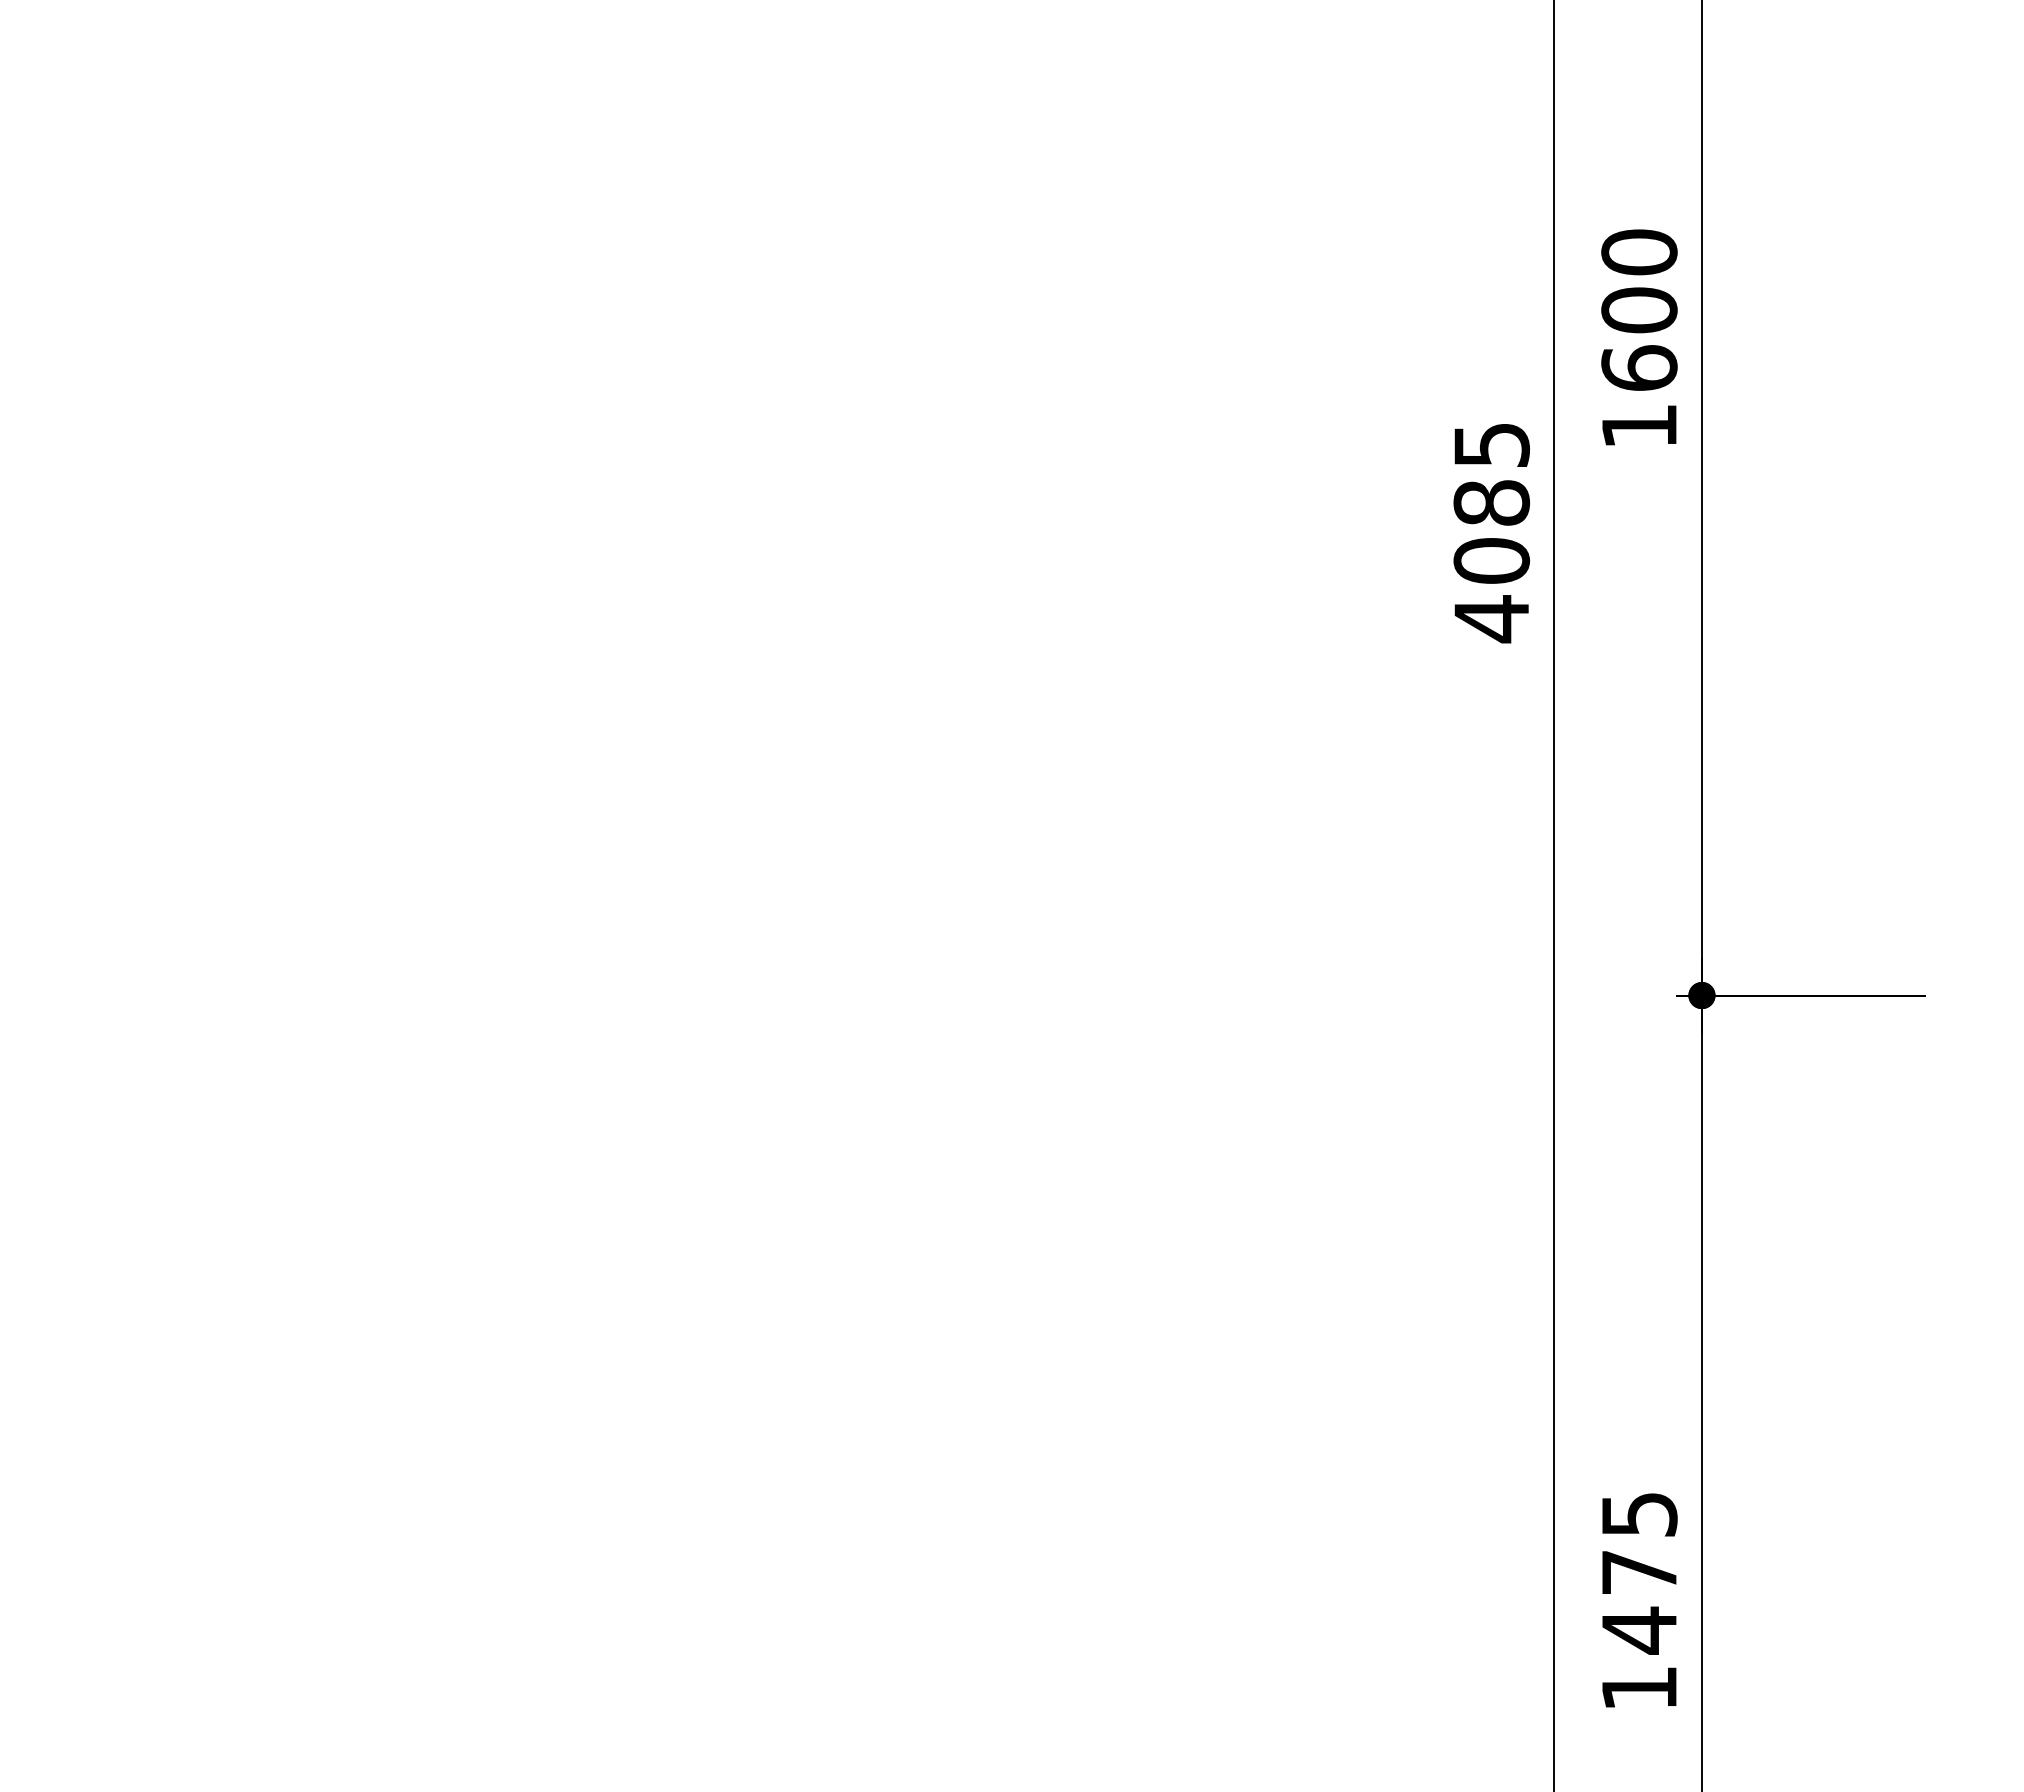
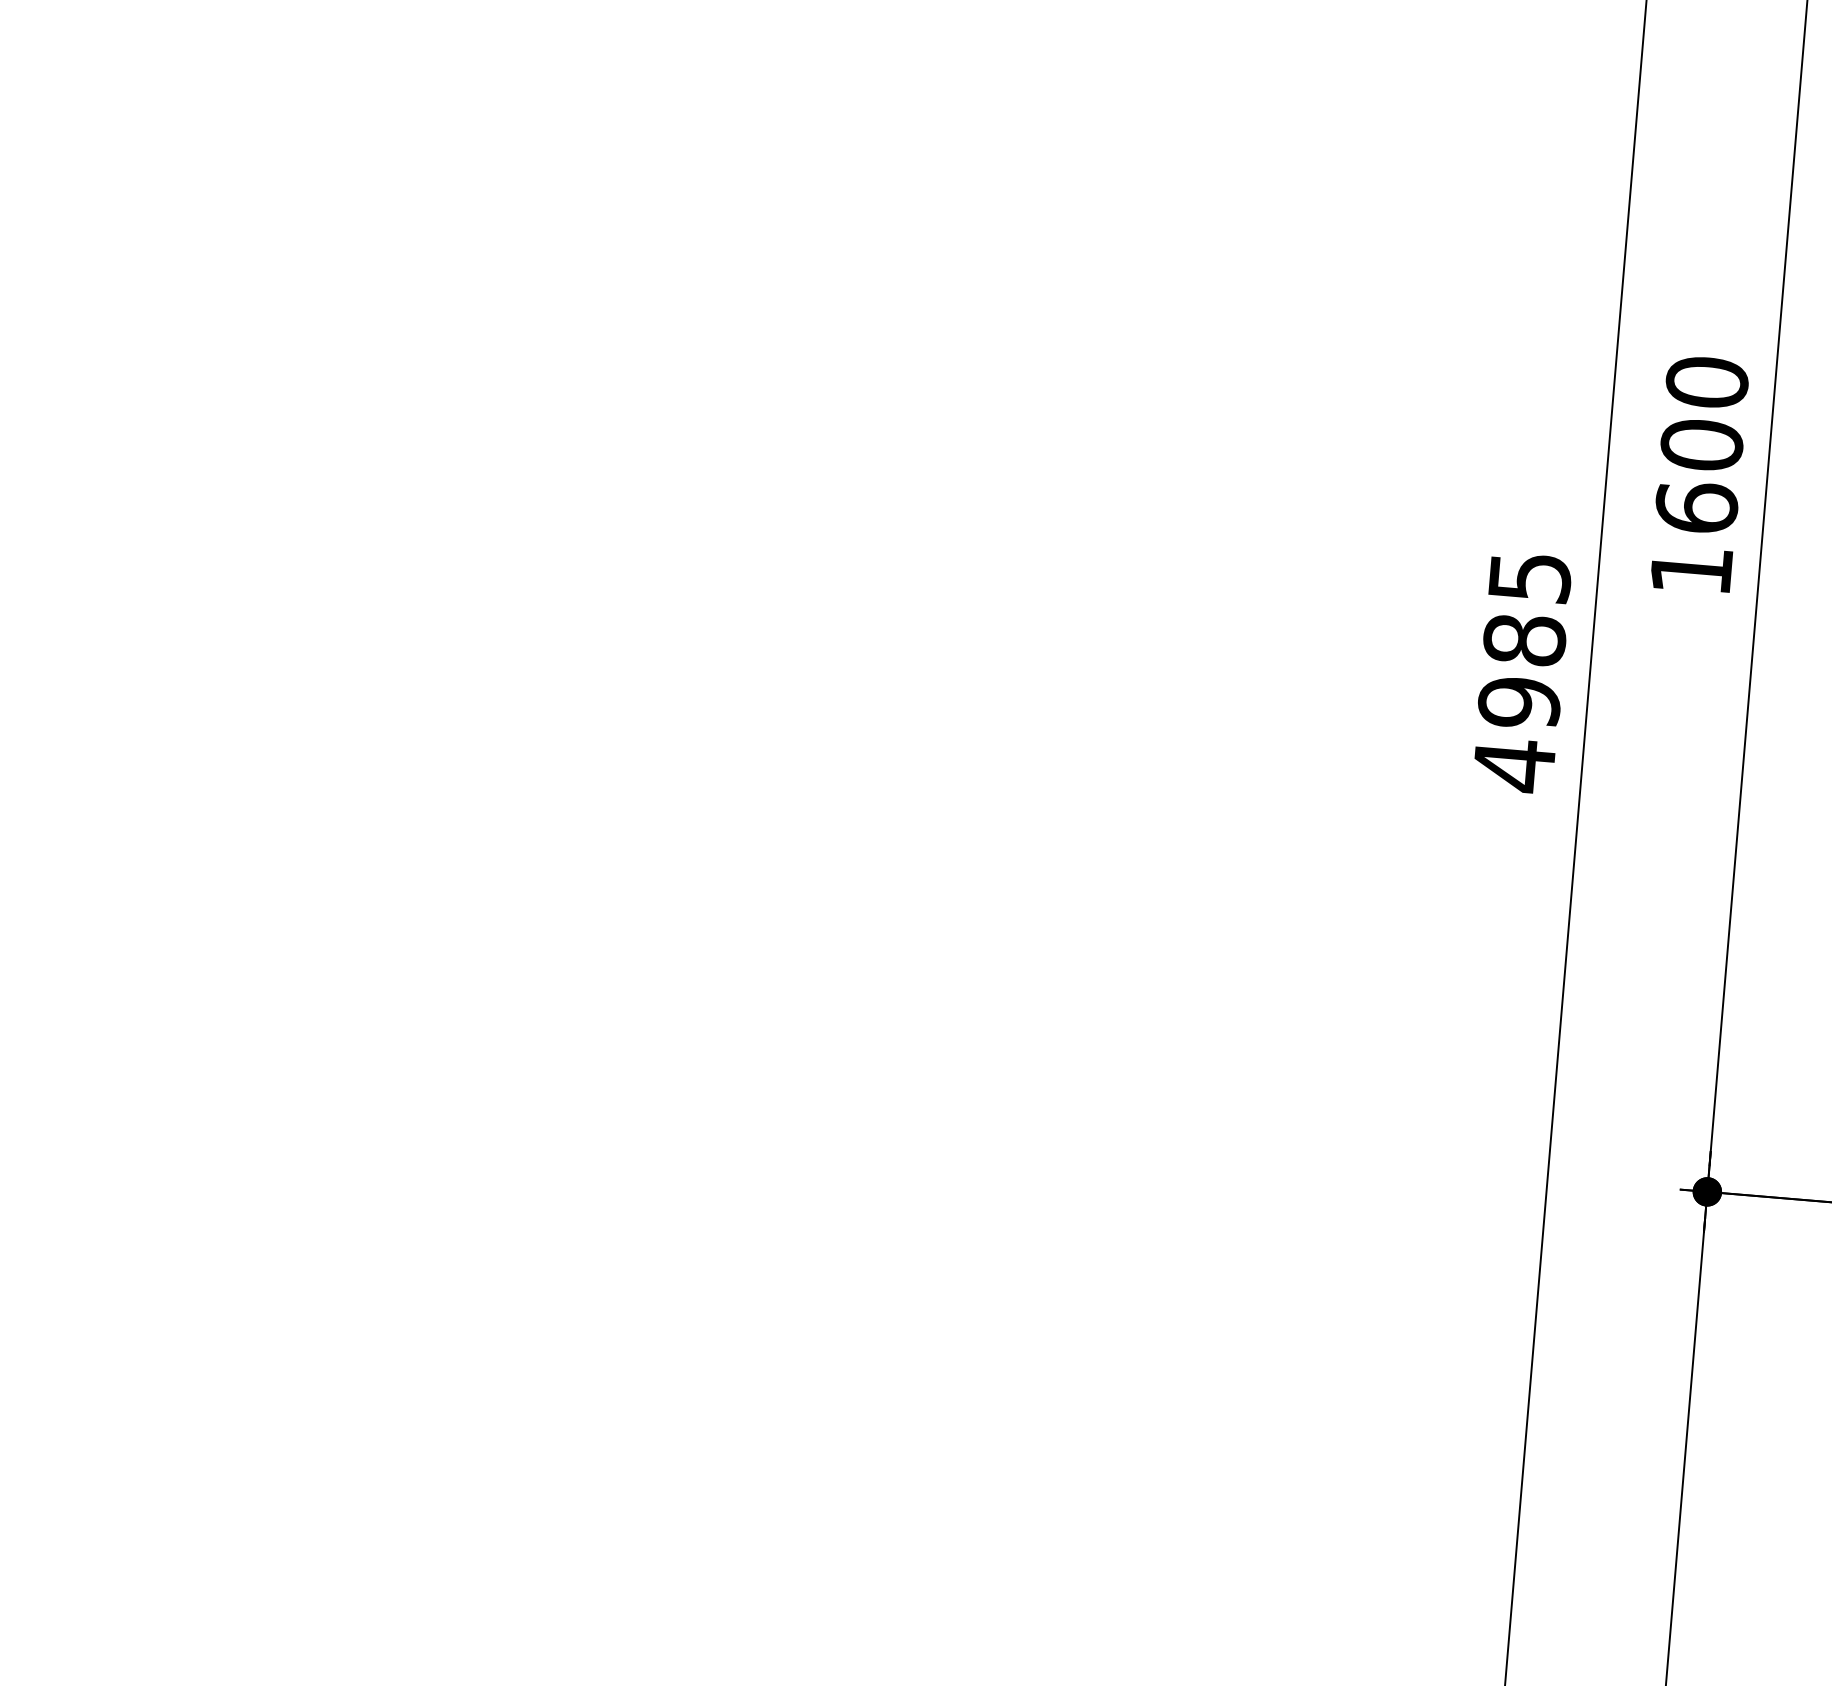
text: (1491, 561) -> (1519, 703), 4085 -> 4985

